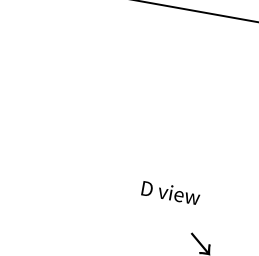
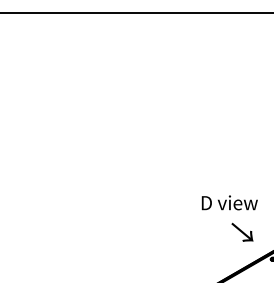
text: (170, 192) -> (229, 202), moved

